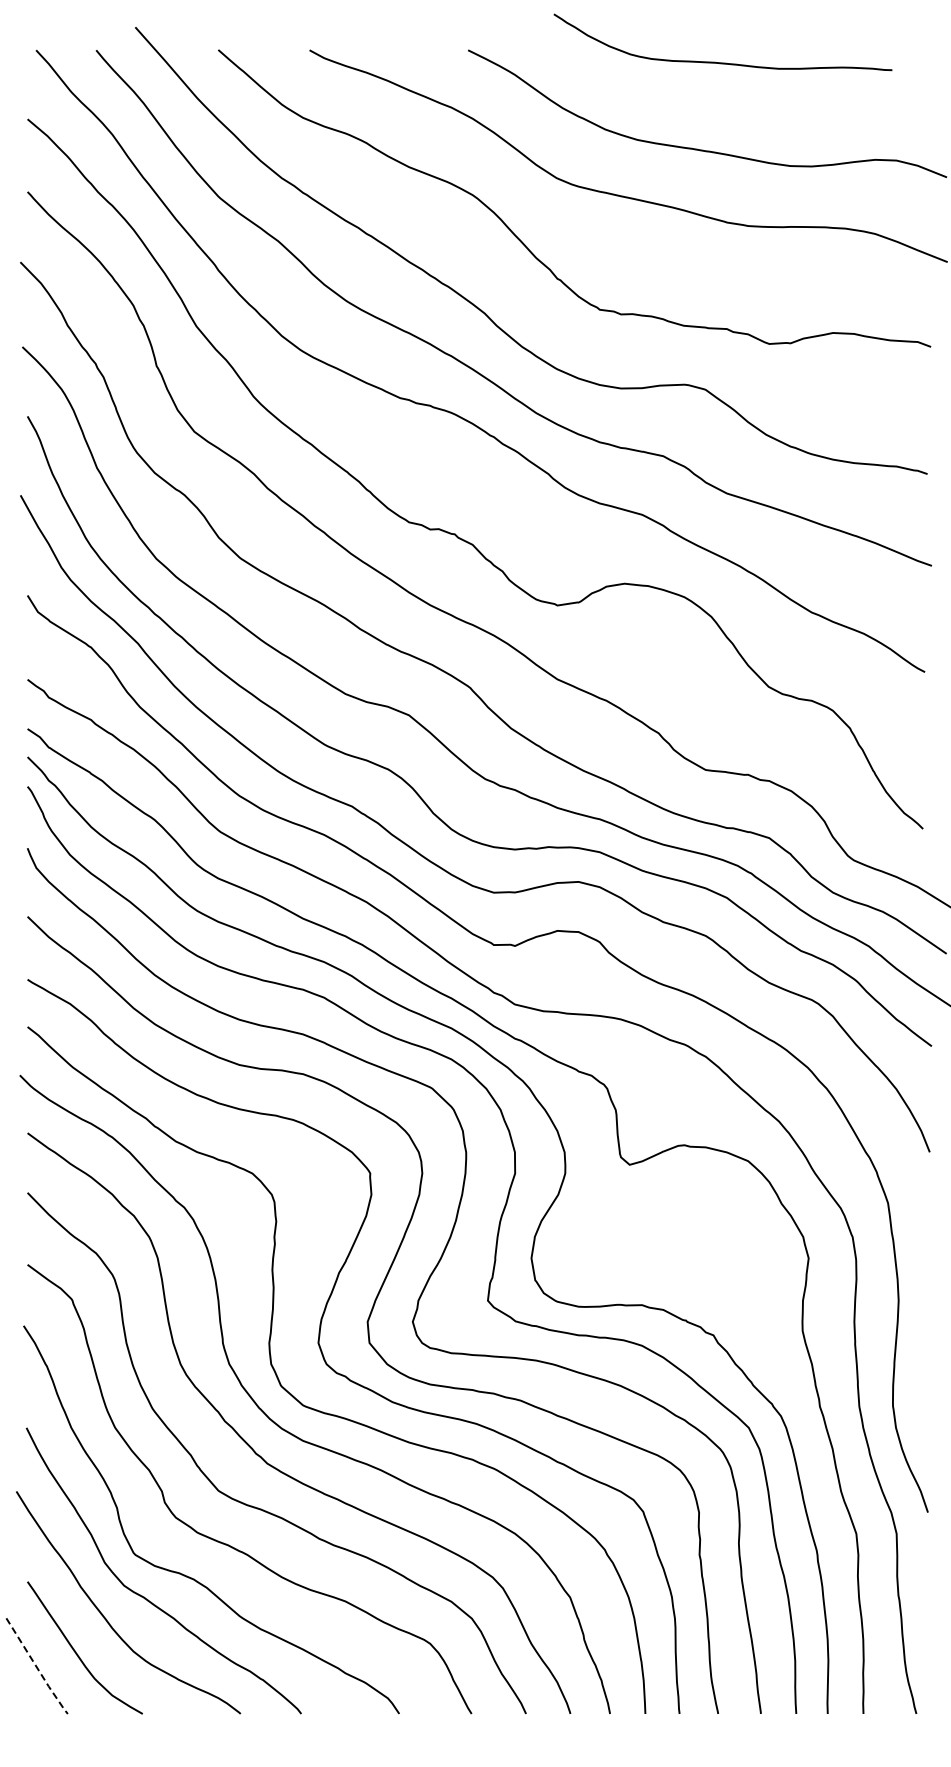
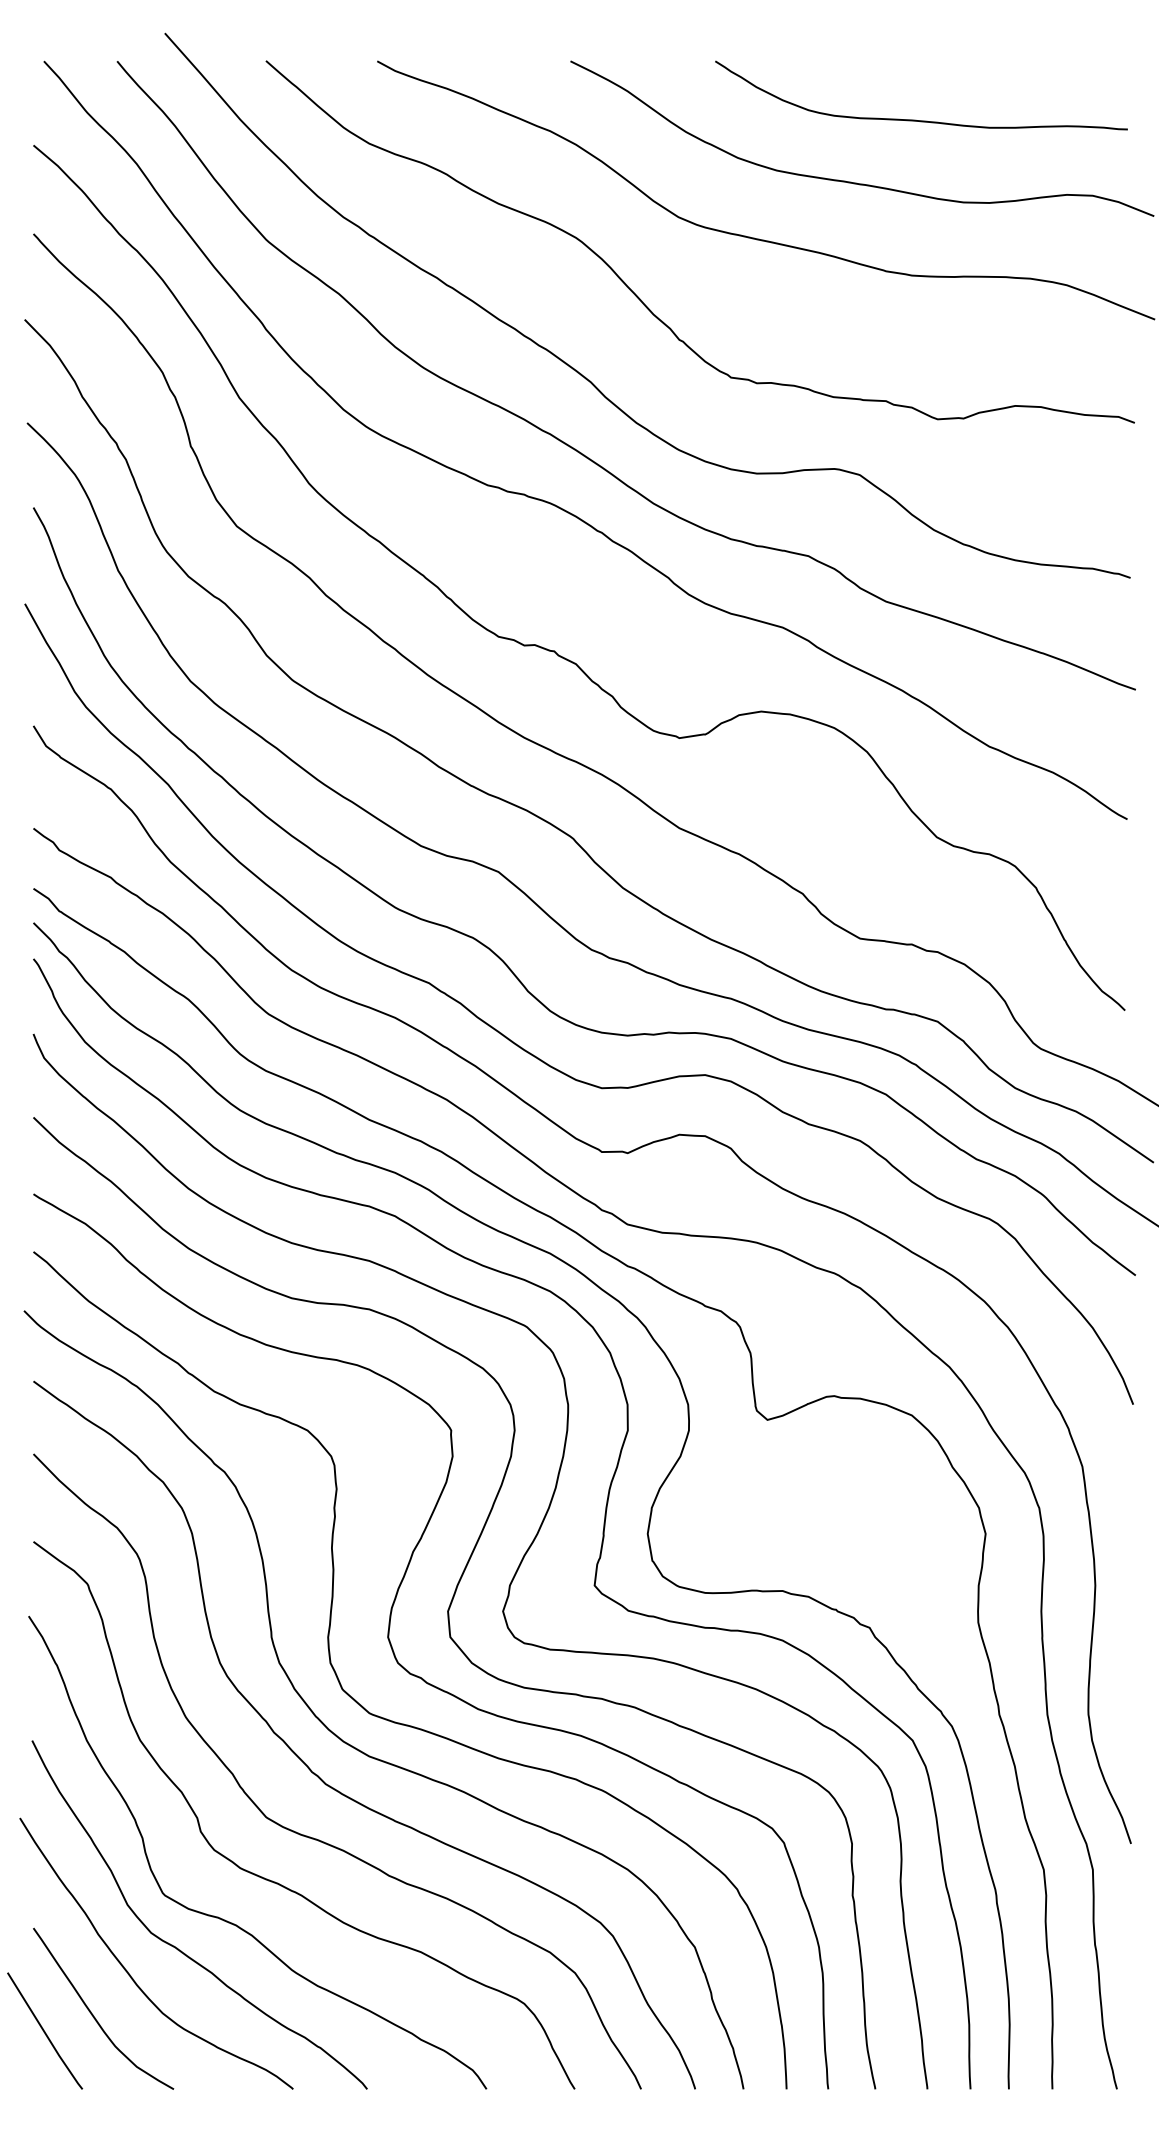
curve: (722, 62) -> (920, 120), moved
line: (37, 1668) -> (45, 2033), dashed -> solid

